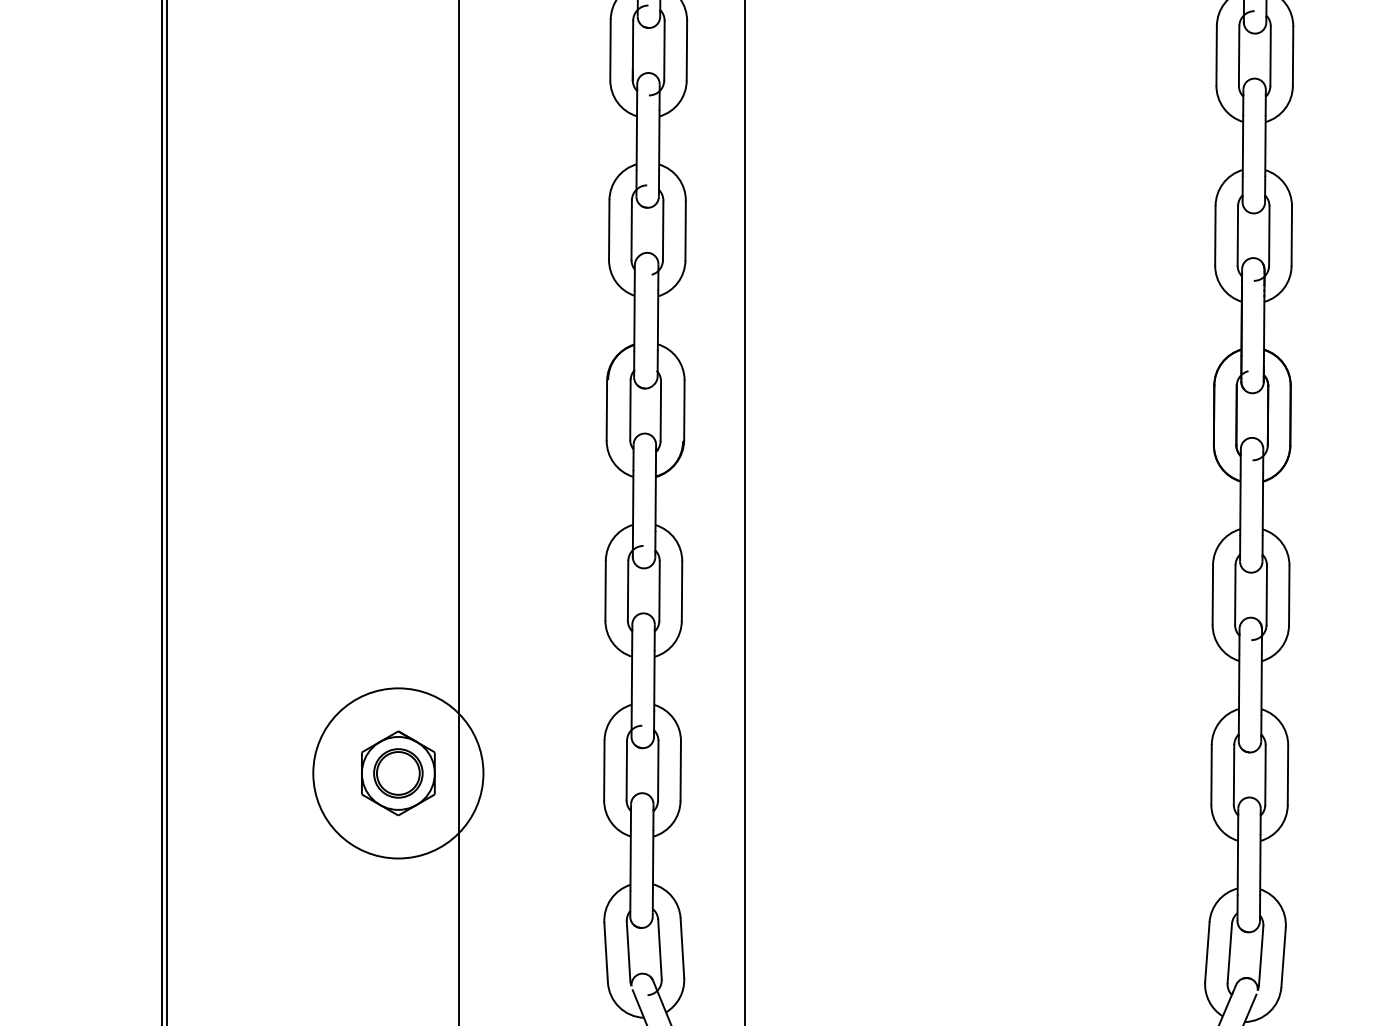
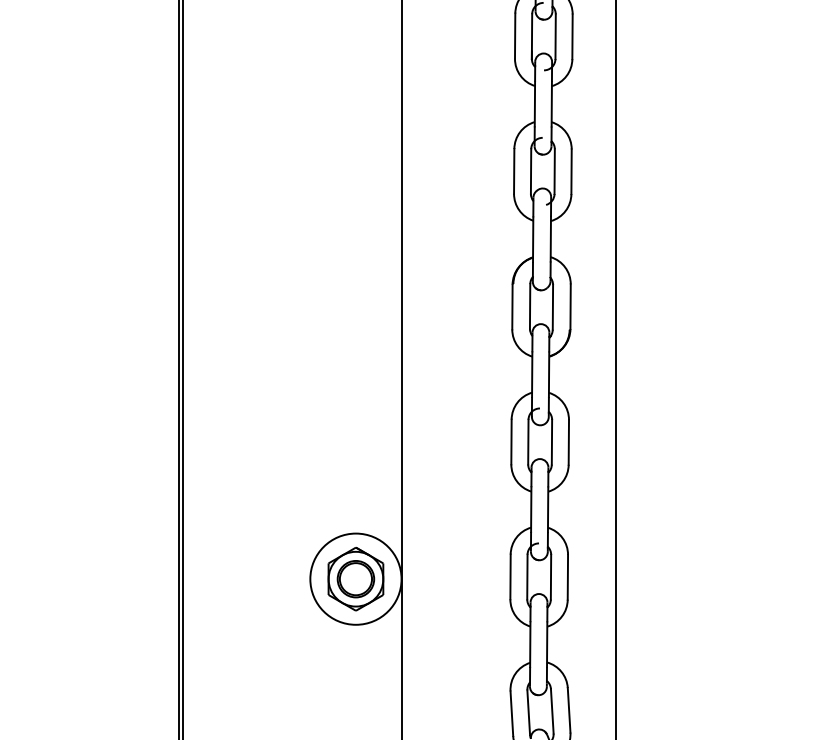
circle: (398, 773) -> (356, 579), size x0.71

